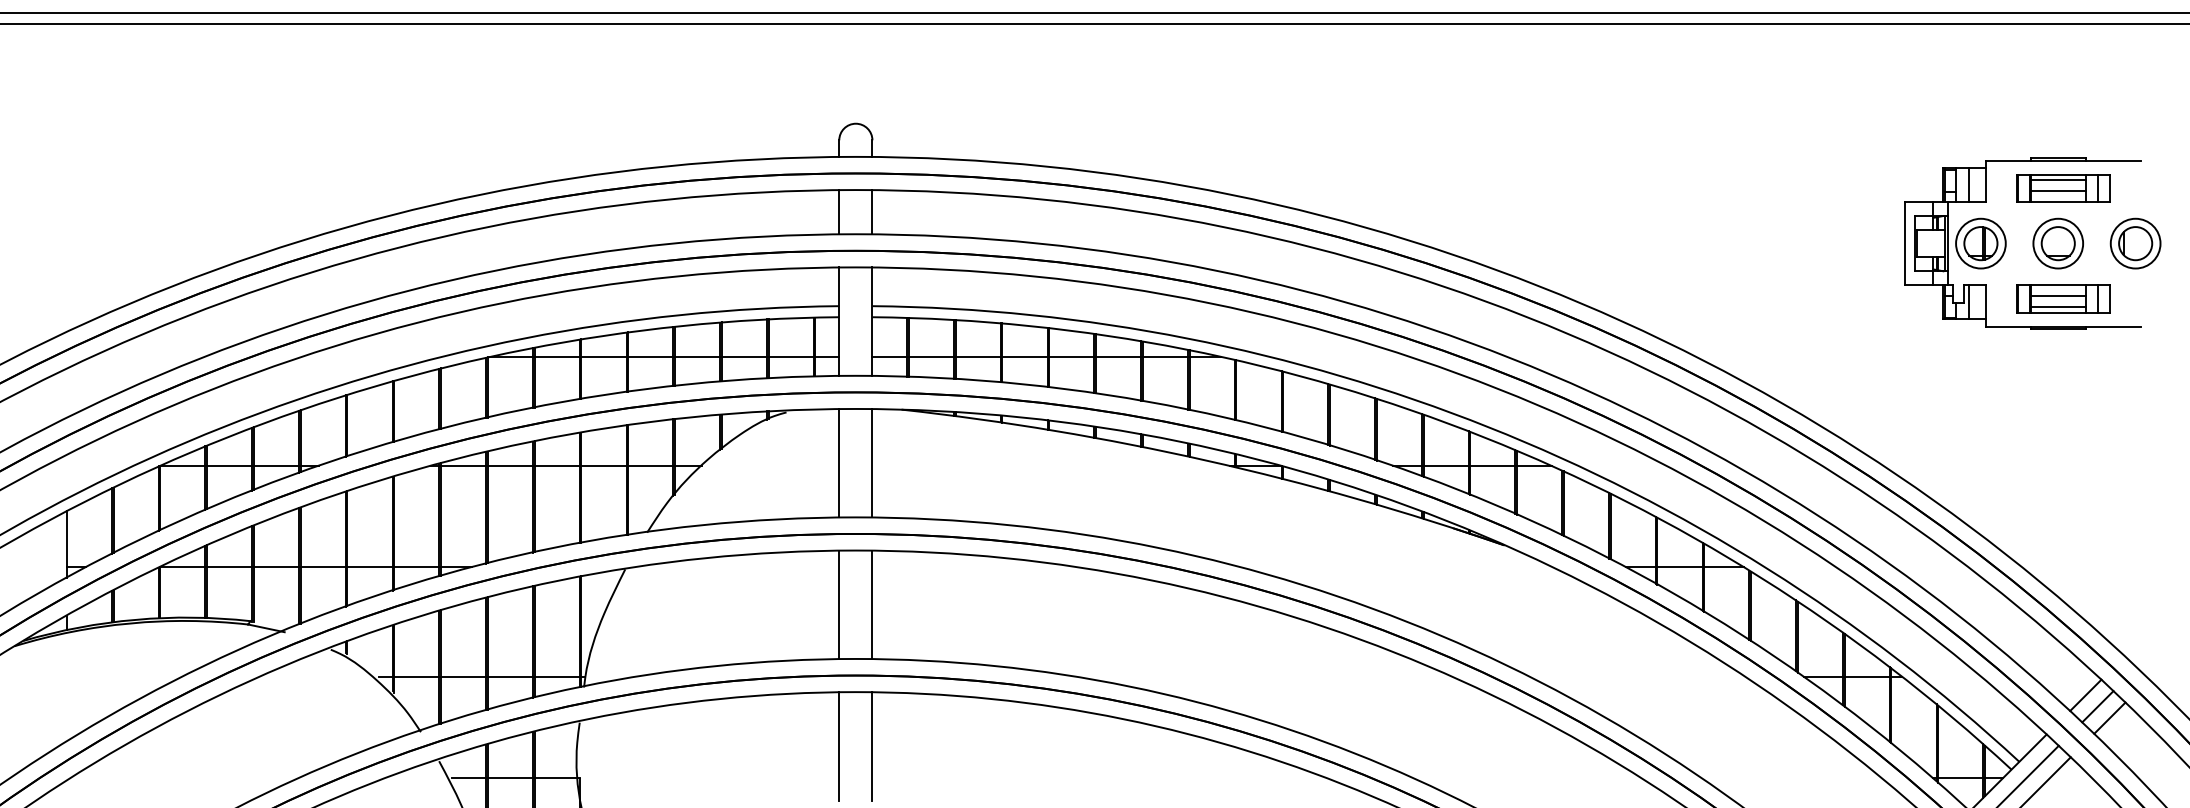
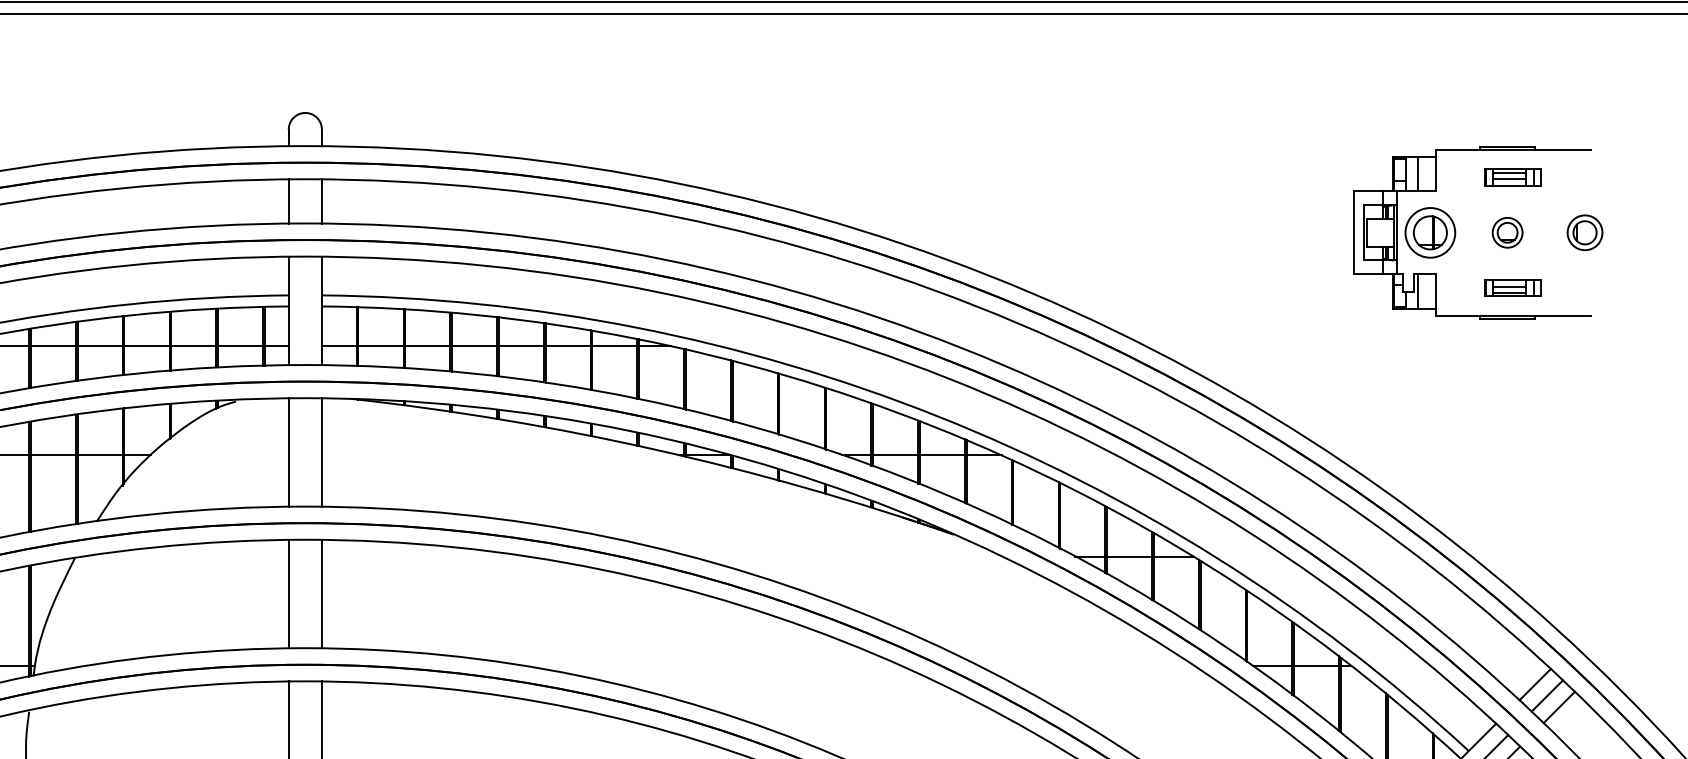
part: (2063, 188) -> (1512, 177), size x0.6
part: (2057, 243) -> (1506, 232), size x0.6
part: (2135, 243) -> (1584, 232), size x0.7
part: (2063, 298) -> (1512, 287), size x0.6

